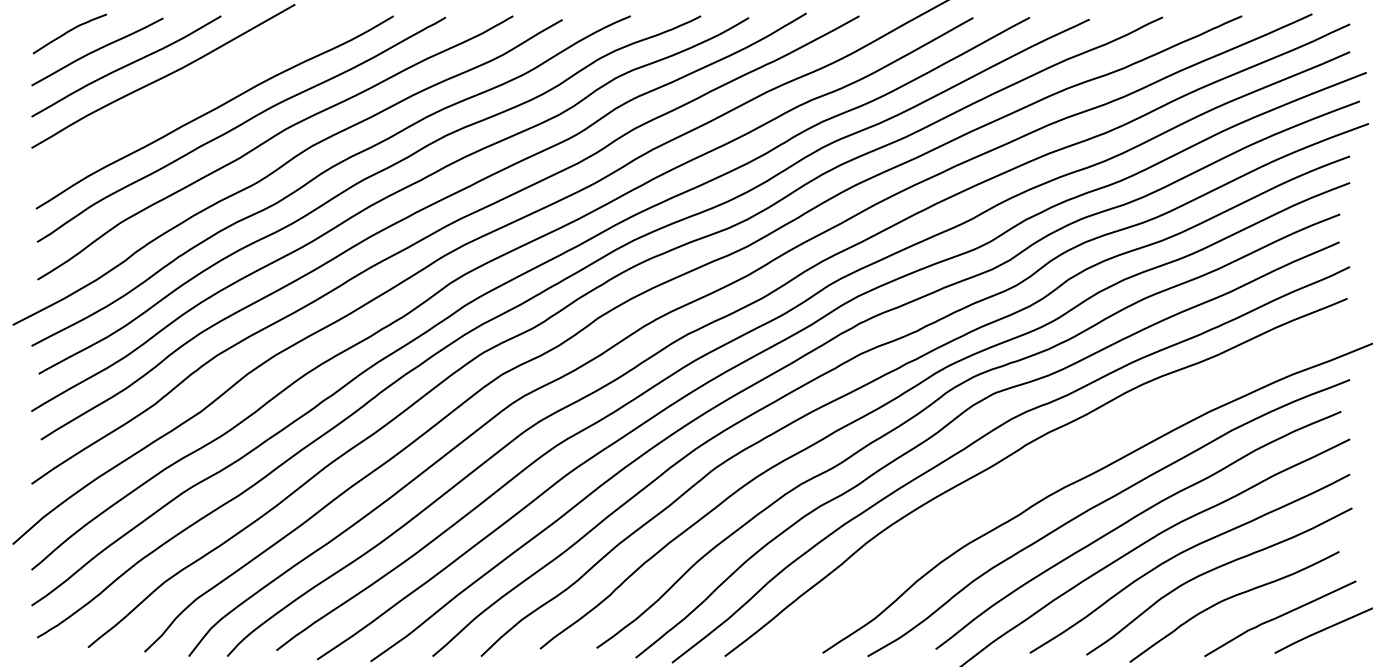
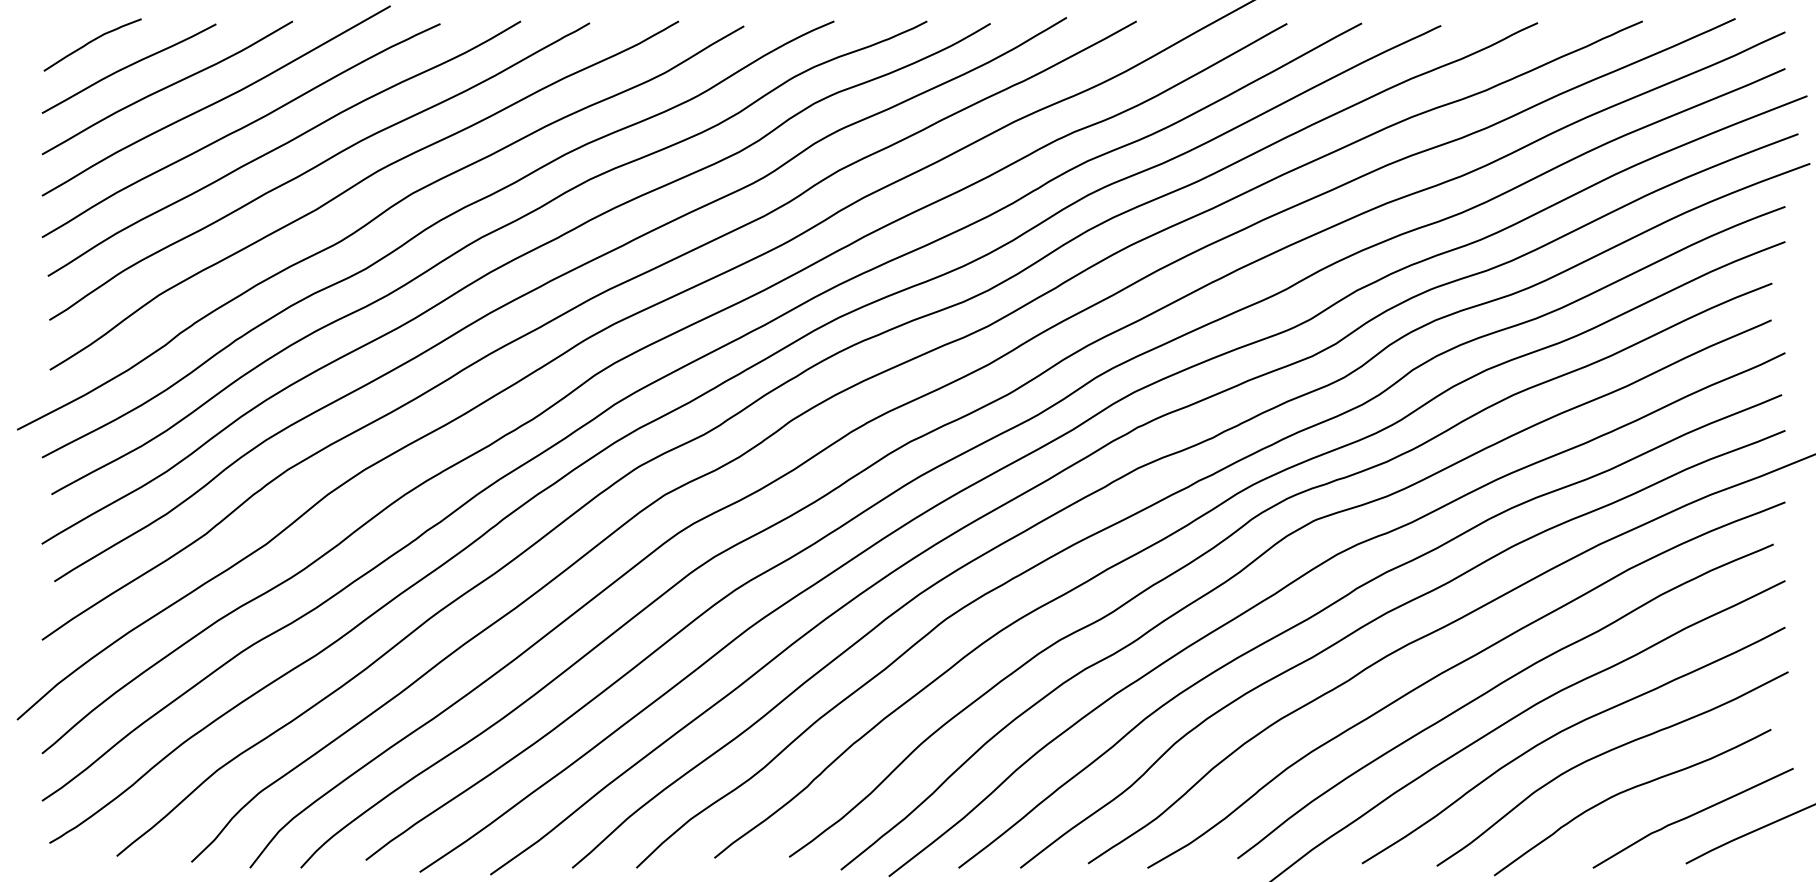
curve: (181, 98) -> (240, 130), added
curve: (1044, 466) -> (1381, 617), added

